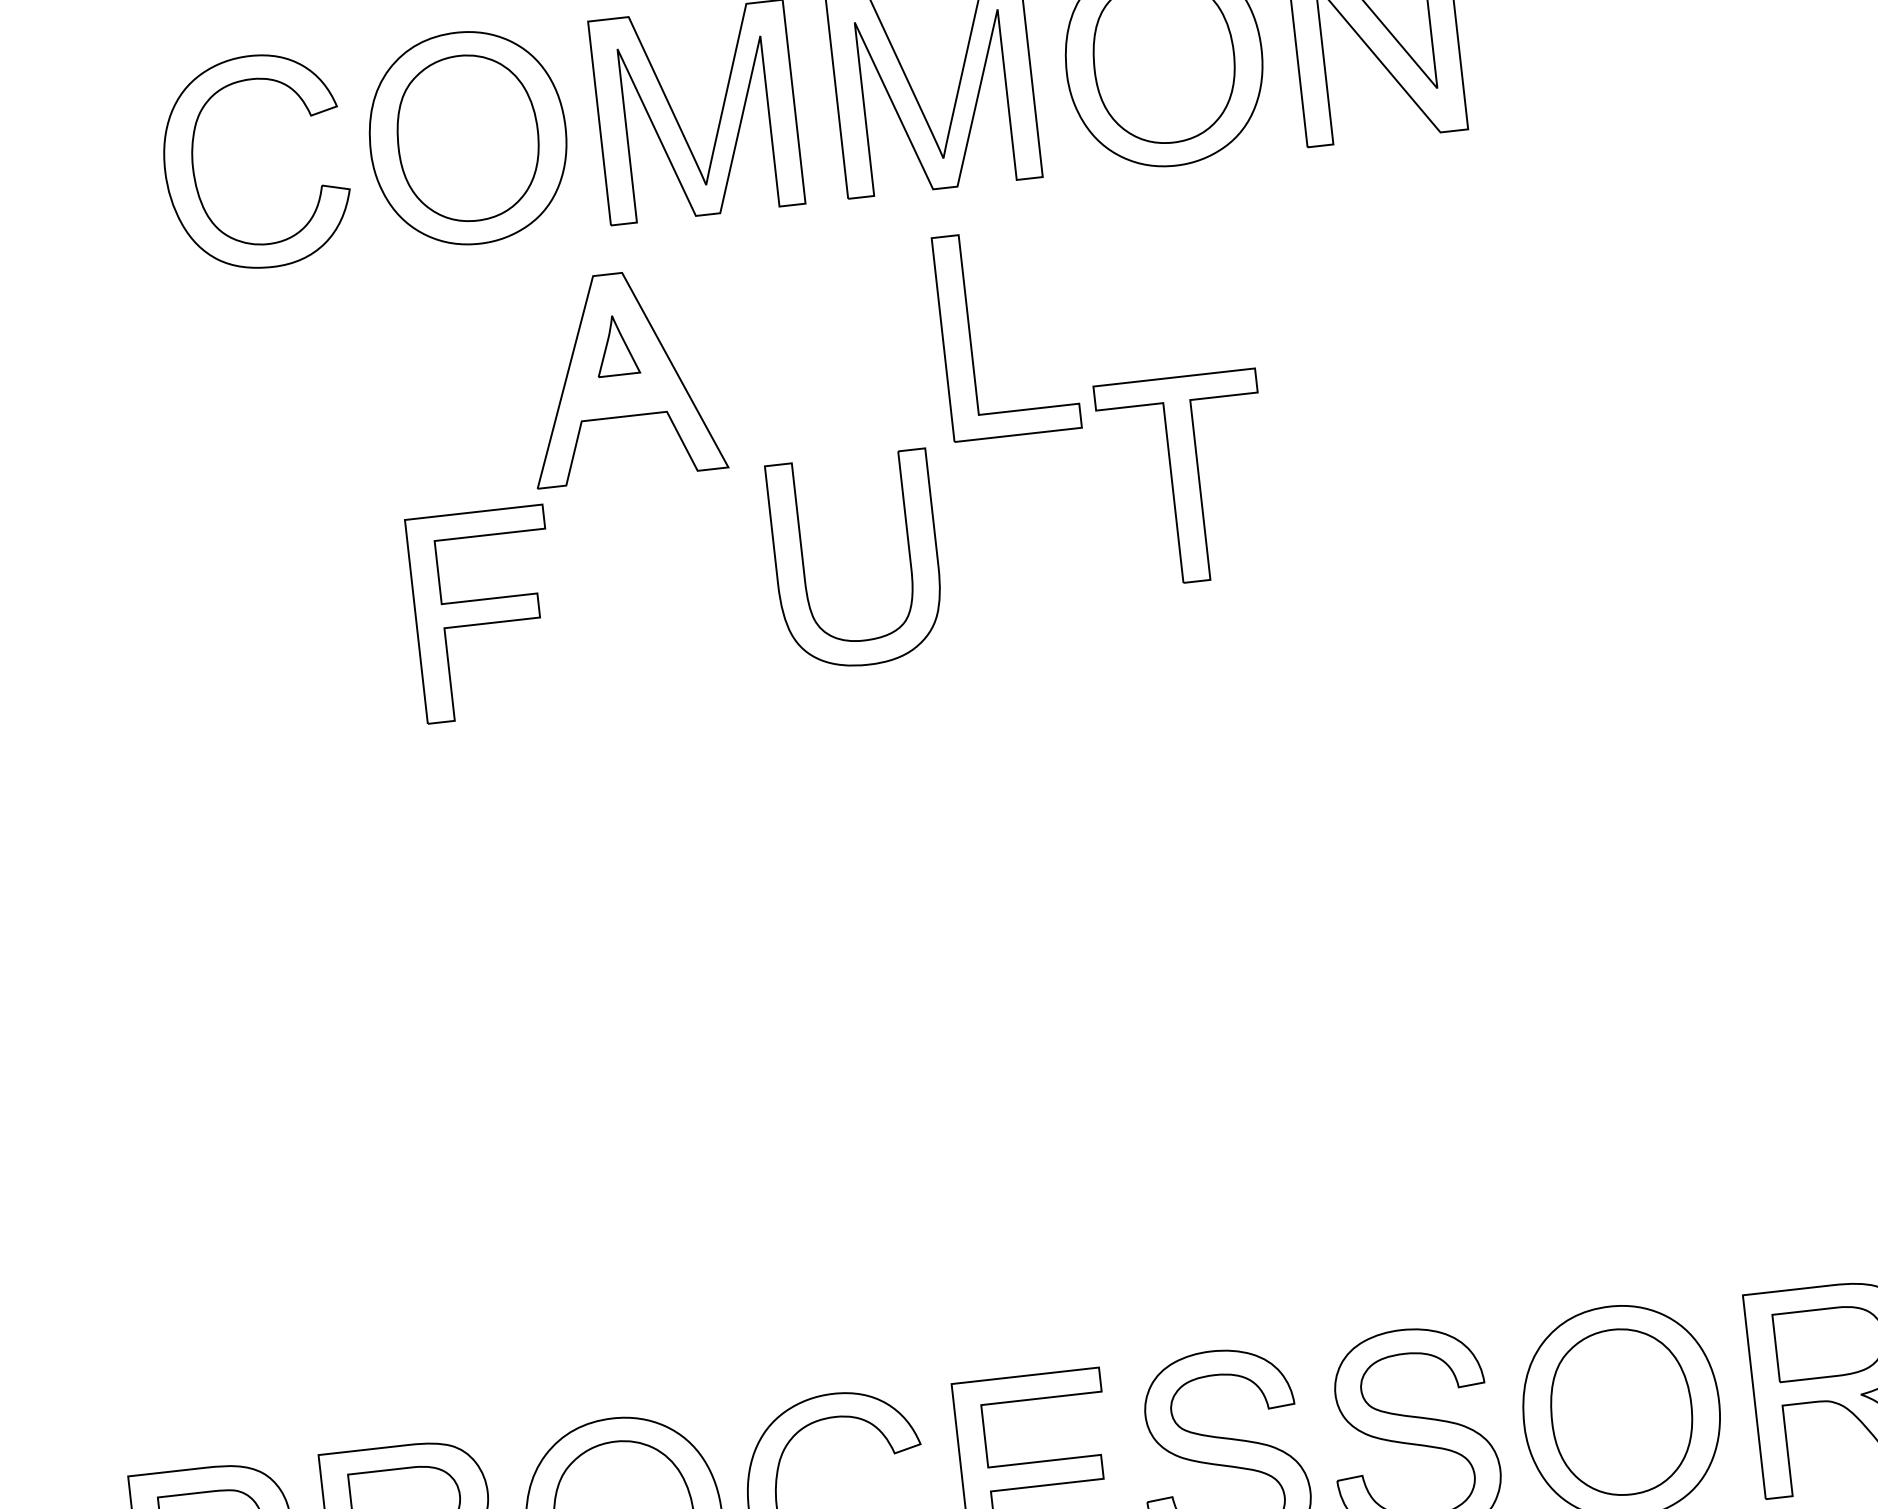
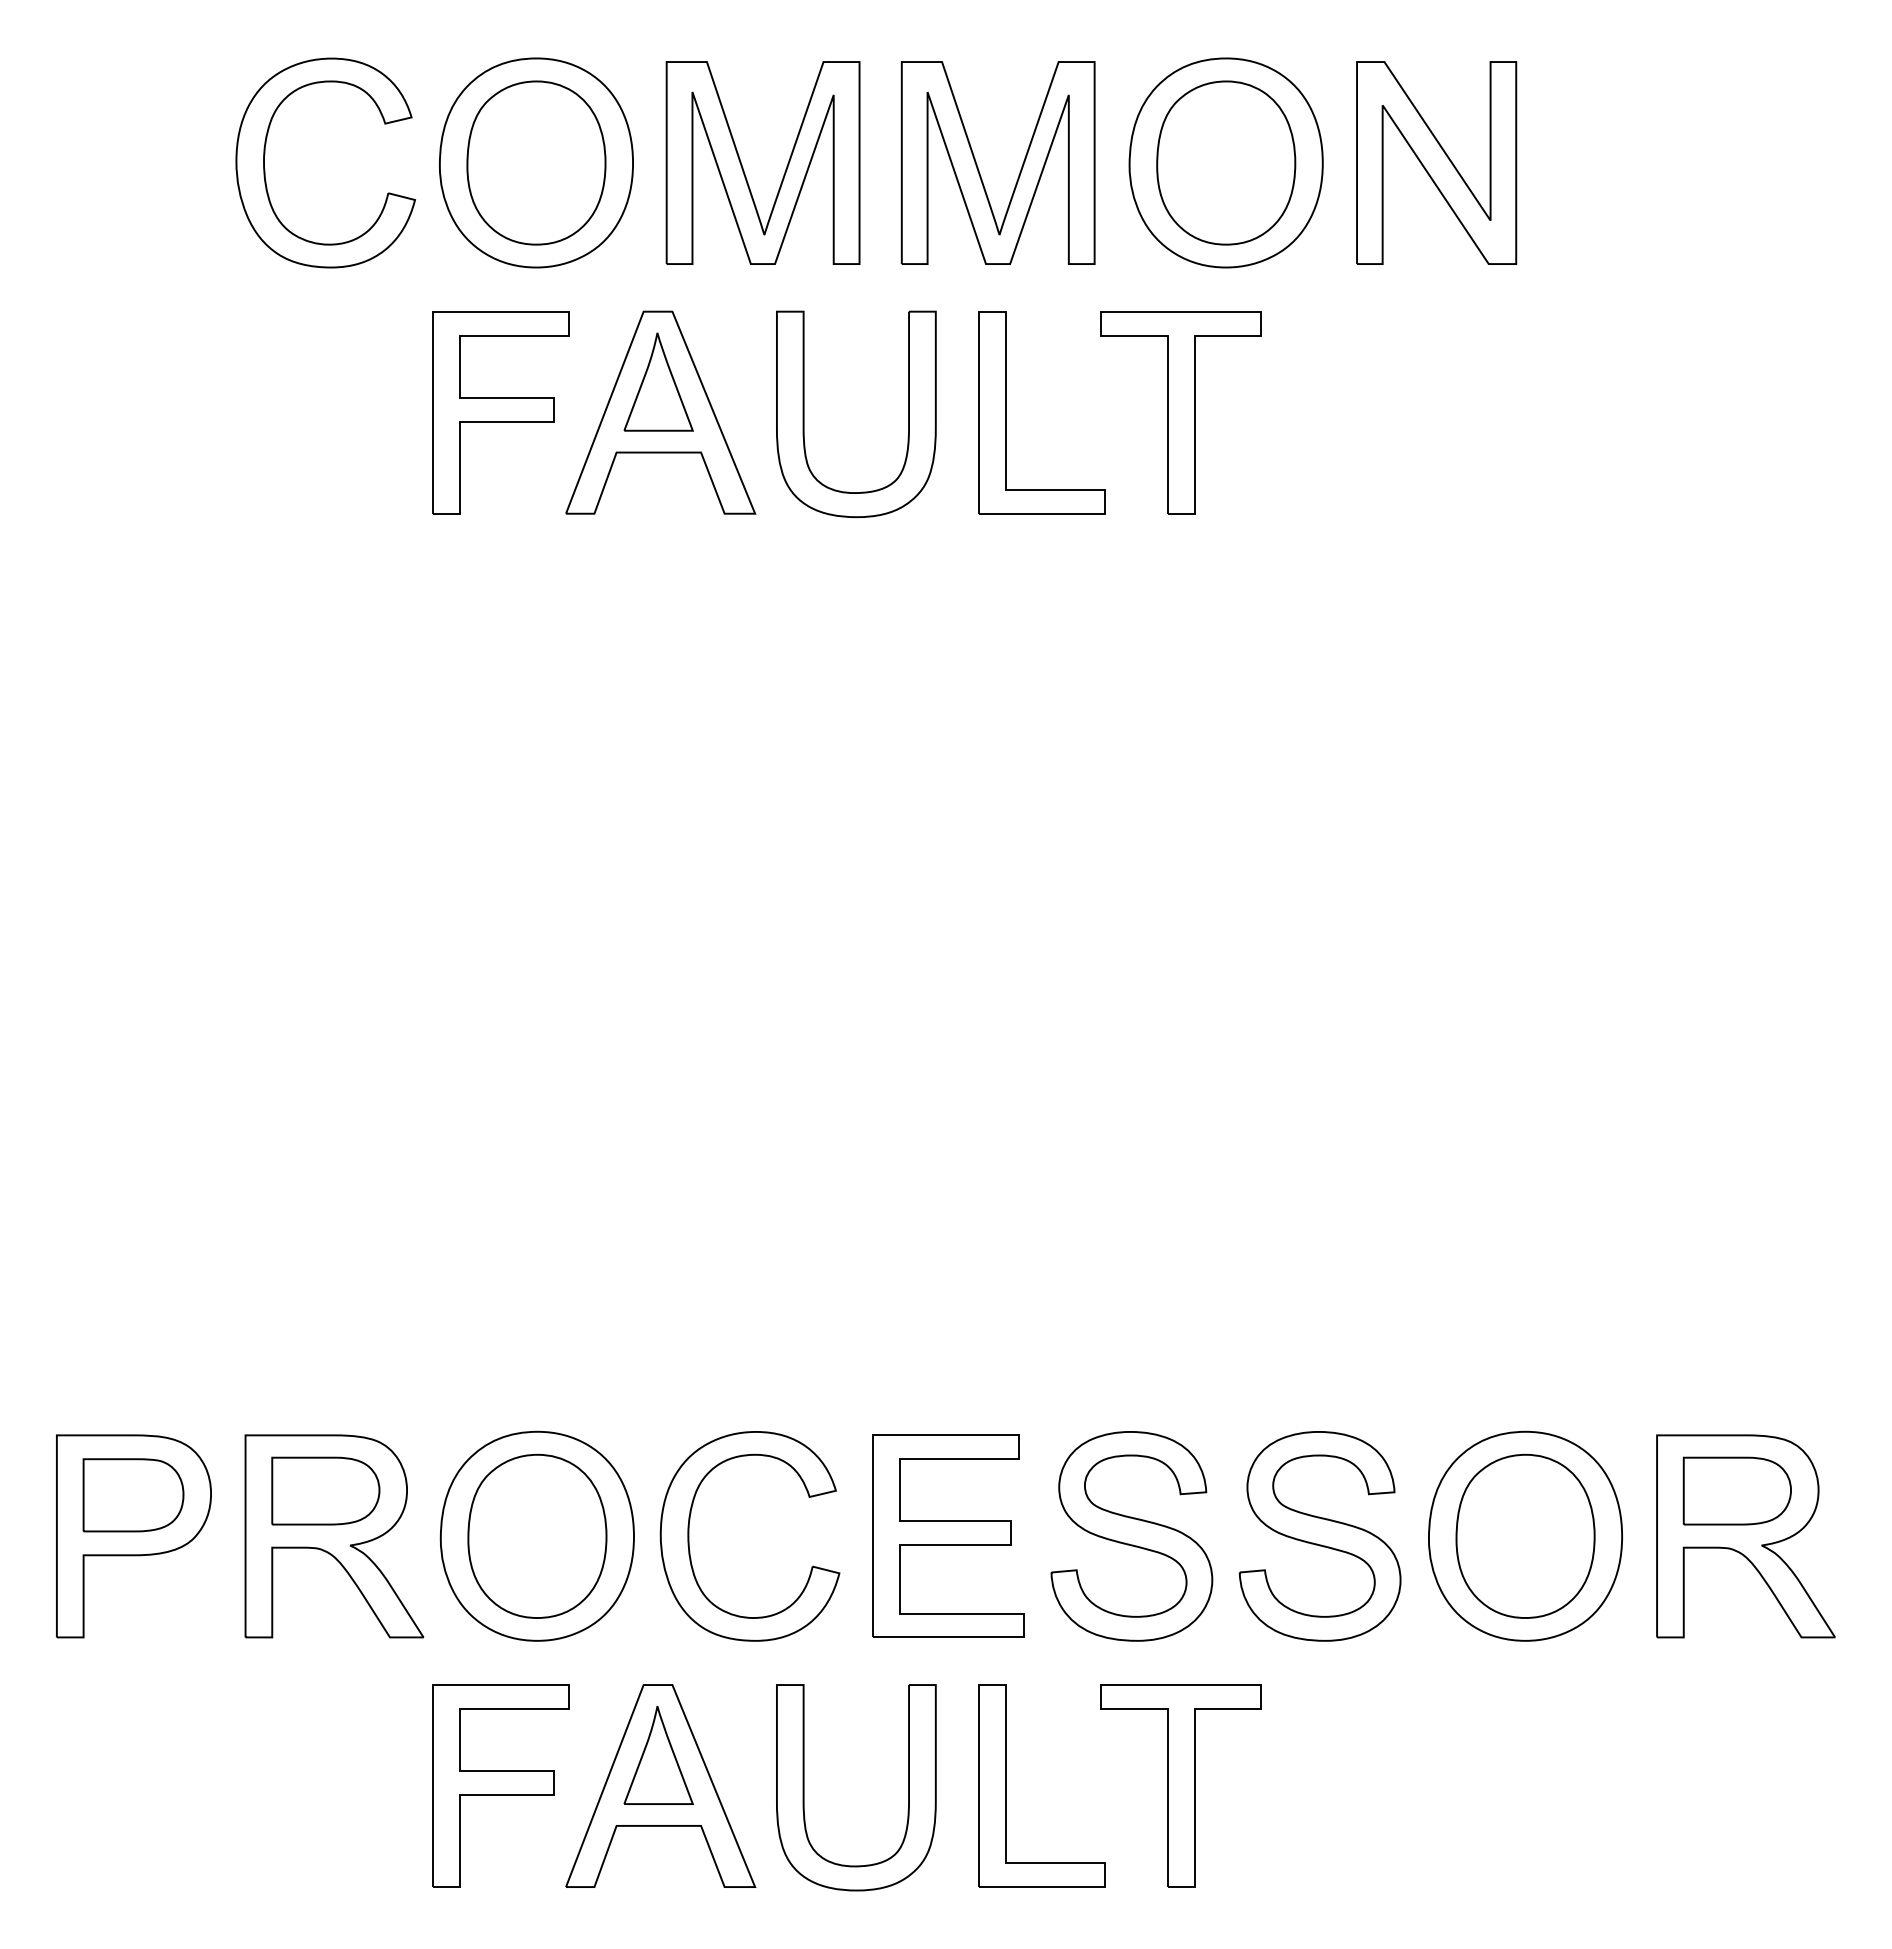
part: (615, 344) -> (658, 381), size x1.67
part: (1184, 479) -> (1180, 412), moved
part: (804, 566) -> (804, 414), moved
part: (484, 614) -> (500, 412), moved

